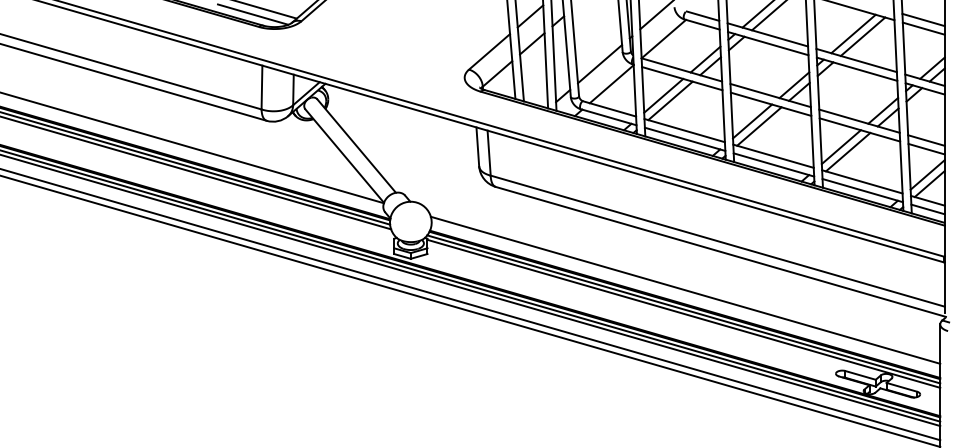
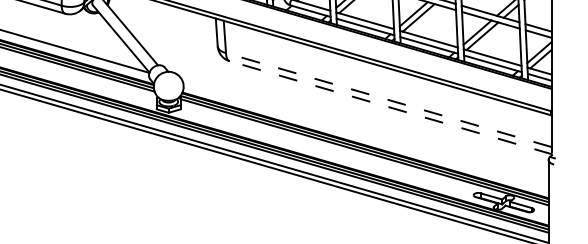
line: (717, 241) -> (388, 100), solid -> dashed
line: (720, 251) -> (390, 107), solid -> dashed
line: (685, 289) -> (365, 134), removed

